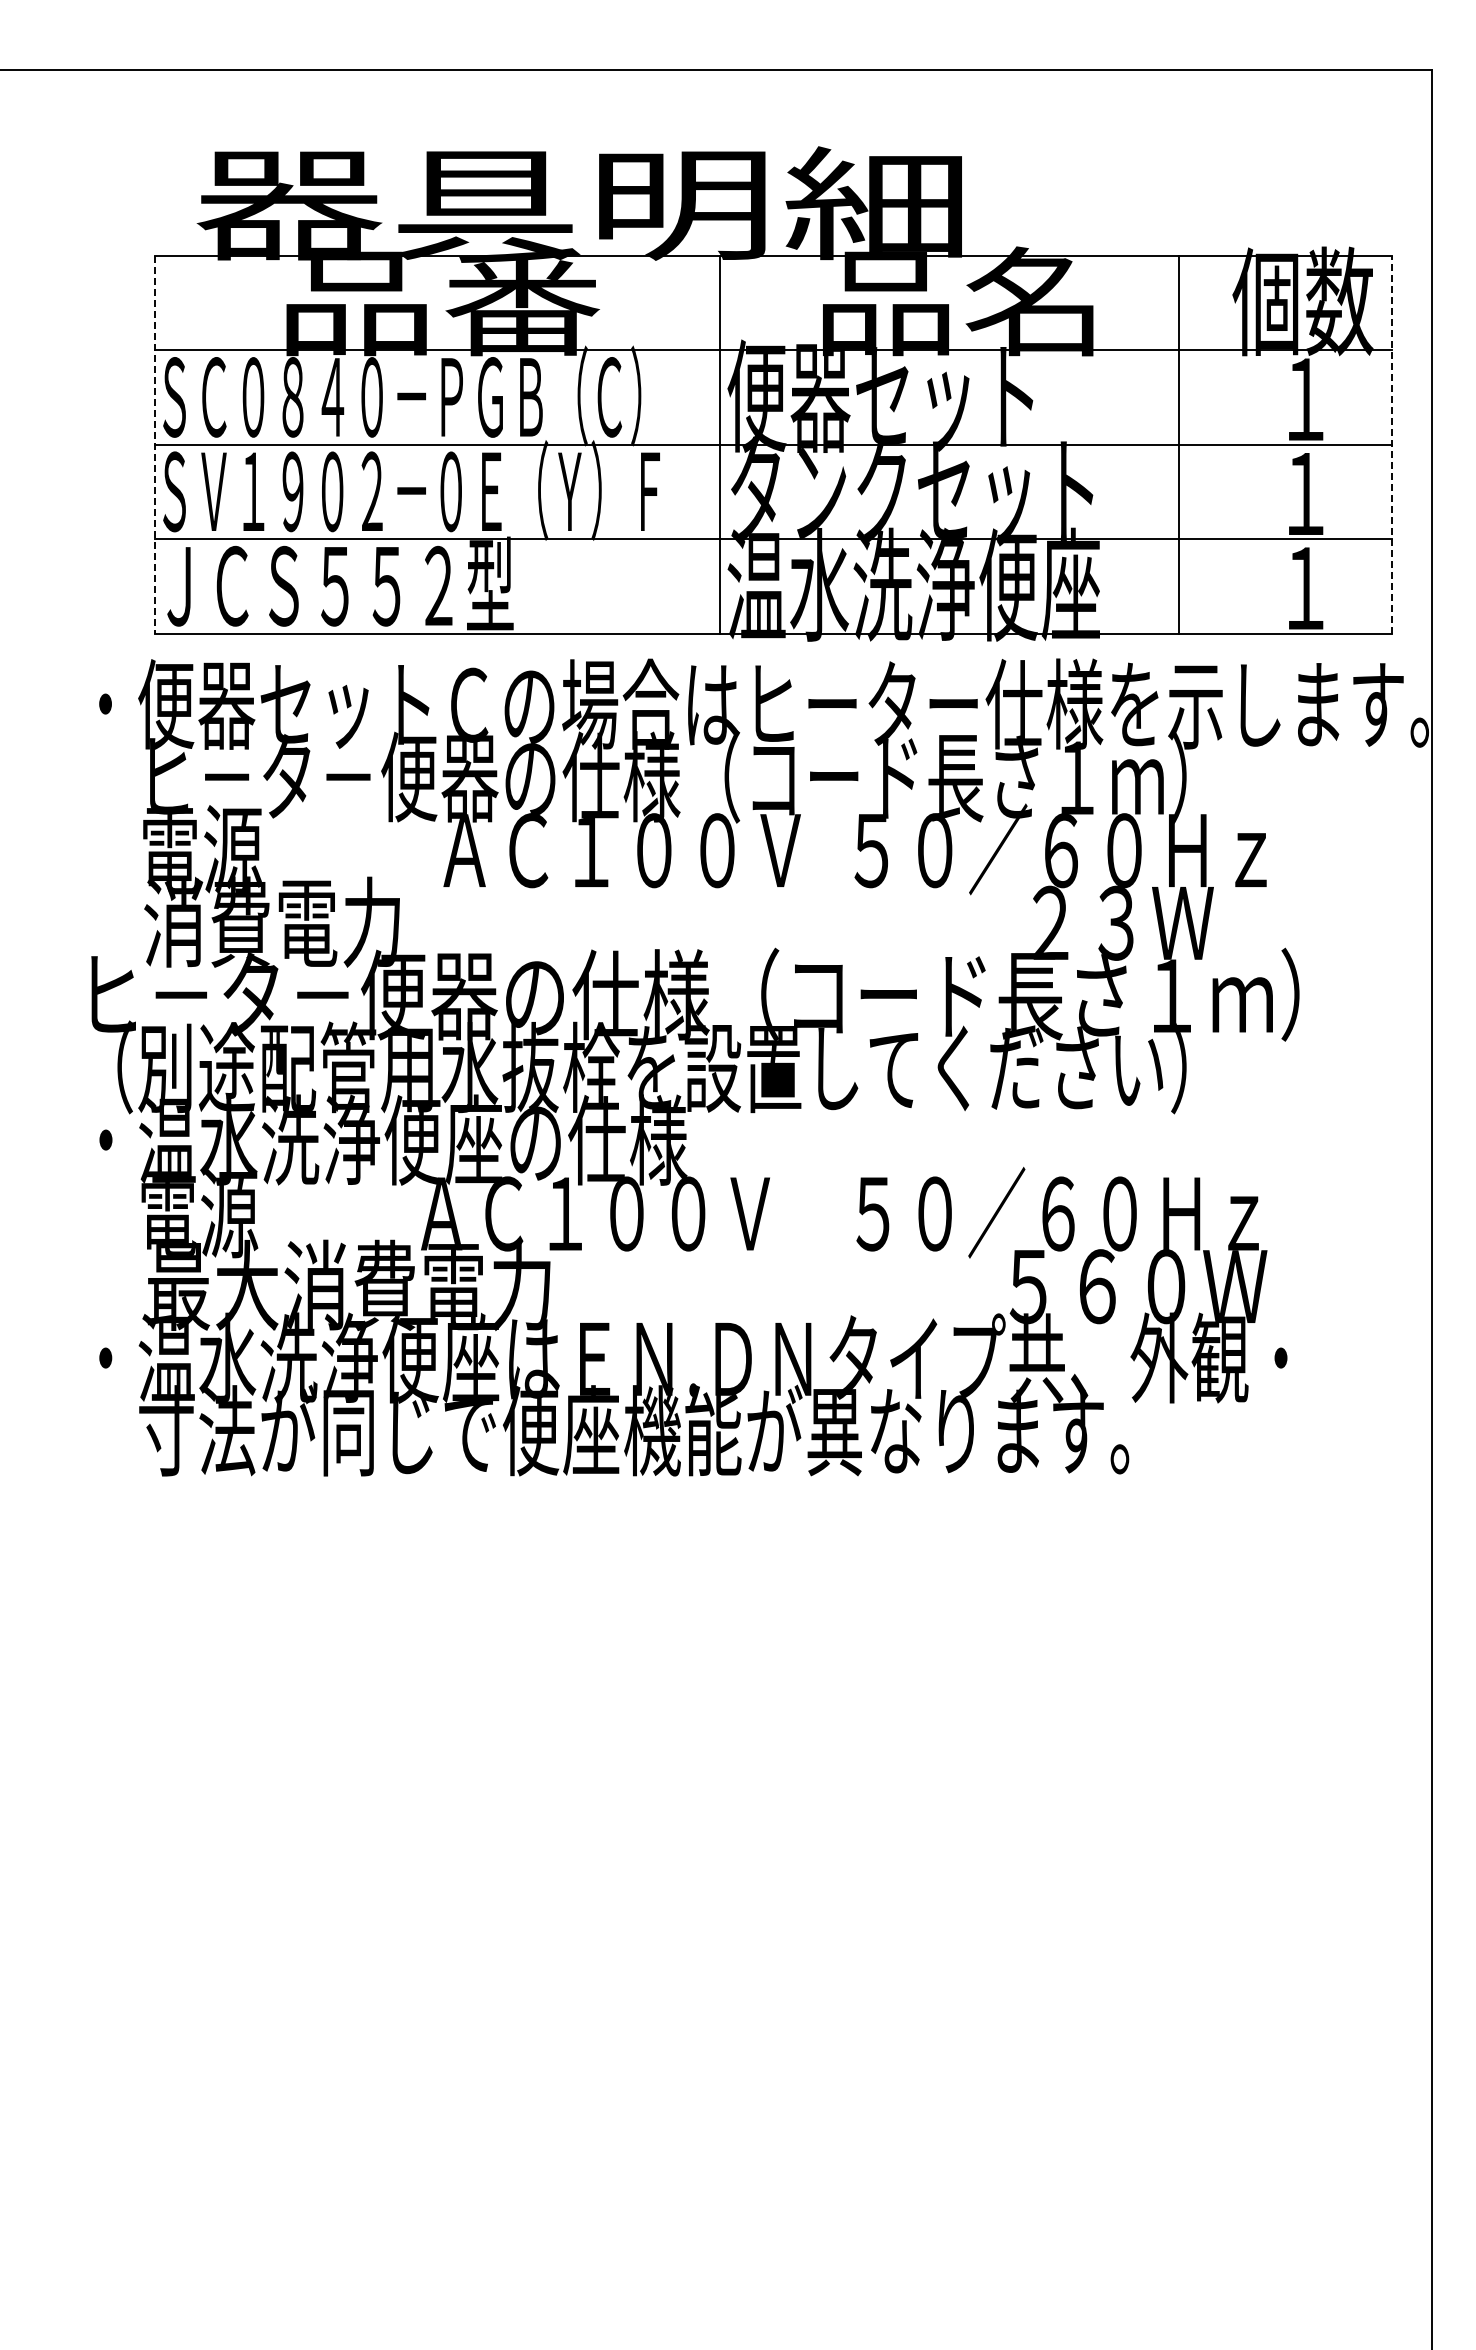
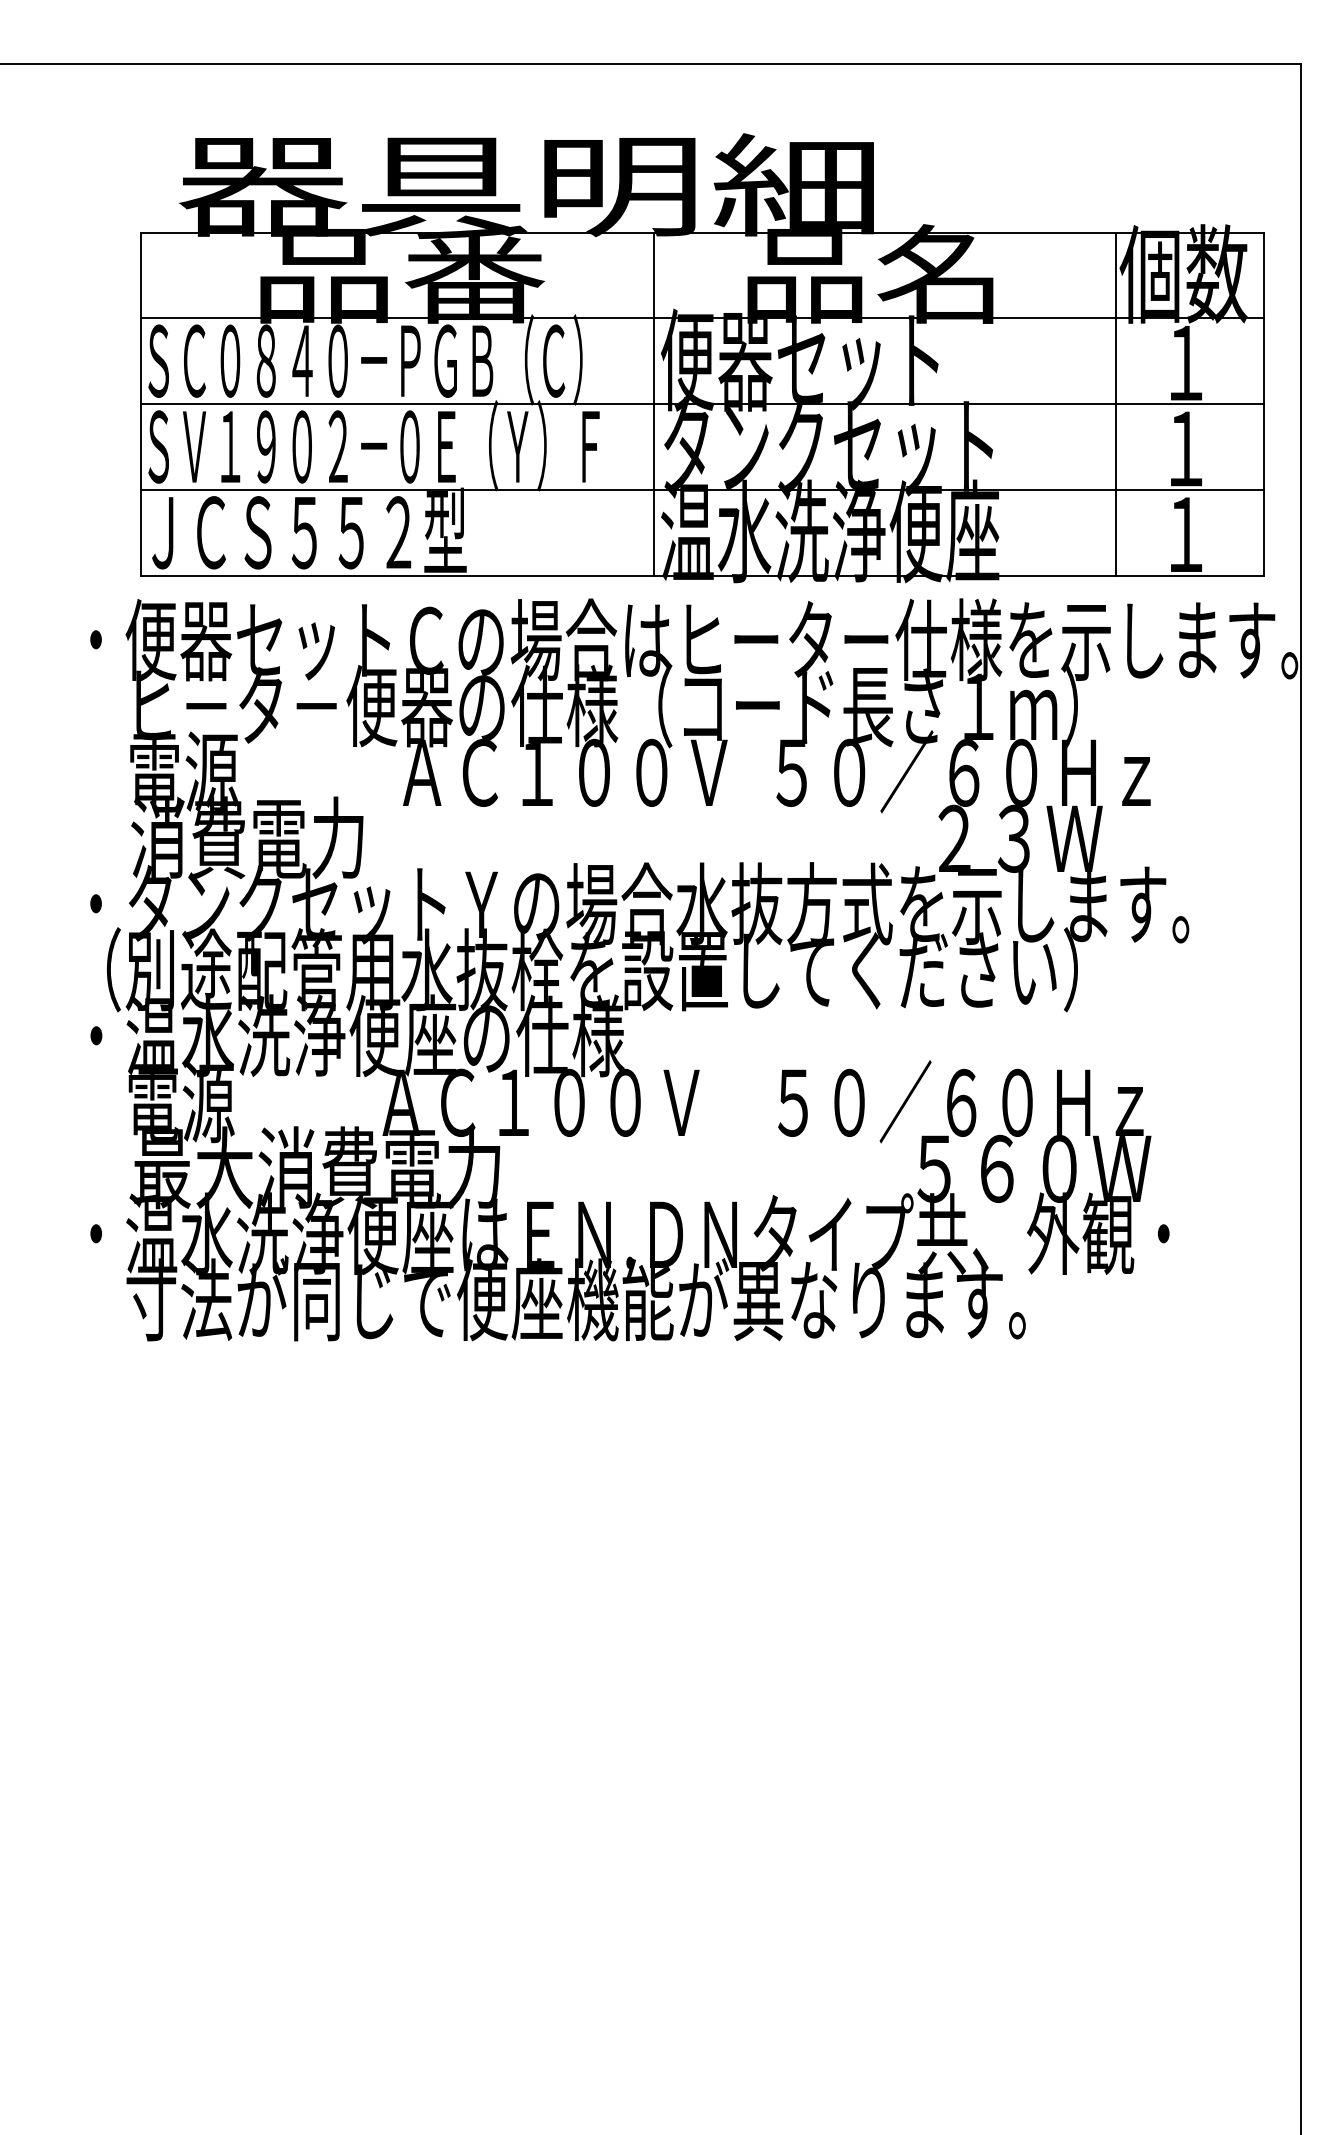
line: (154, 444) -> (140, 403), dashed -> solid
line: (1179, 444) -> (1116, 403), moved
line: (1391, 444) -> (1264, 403), dashed -> solid
text: (700, 994) -> (636, 903), ヒ－タ－便器の仕様（コード長さ１ｍ） -> ・タンクセットＹの場合水抜方式を示します。

